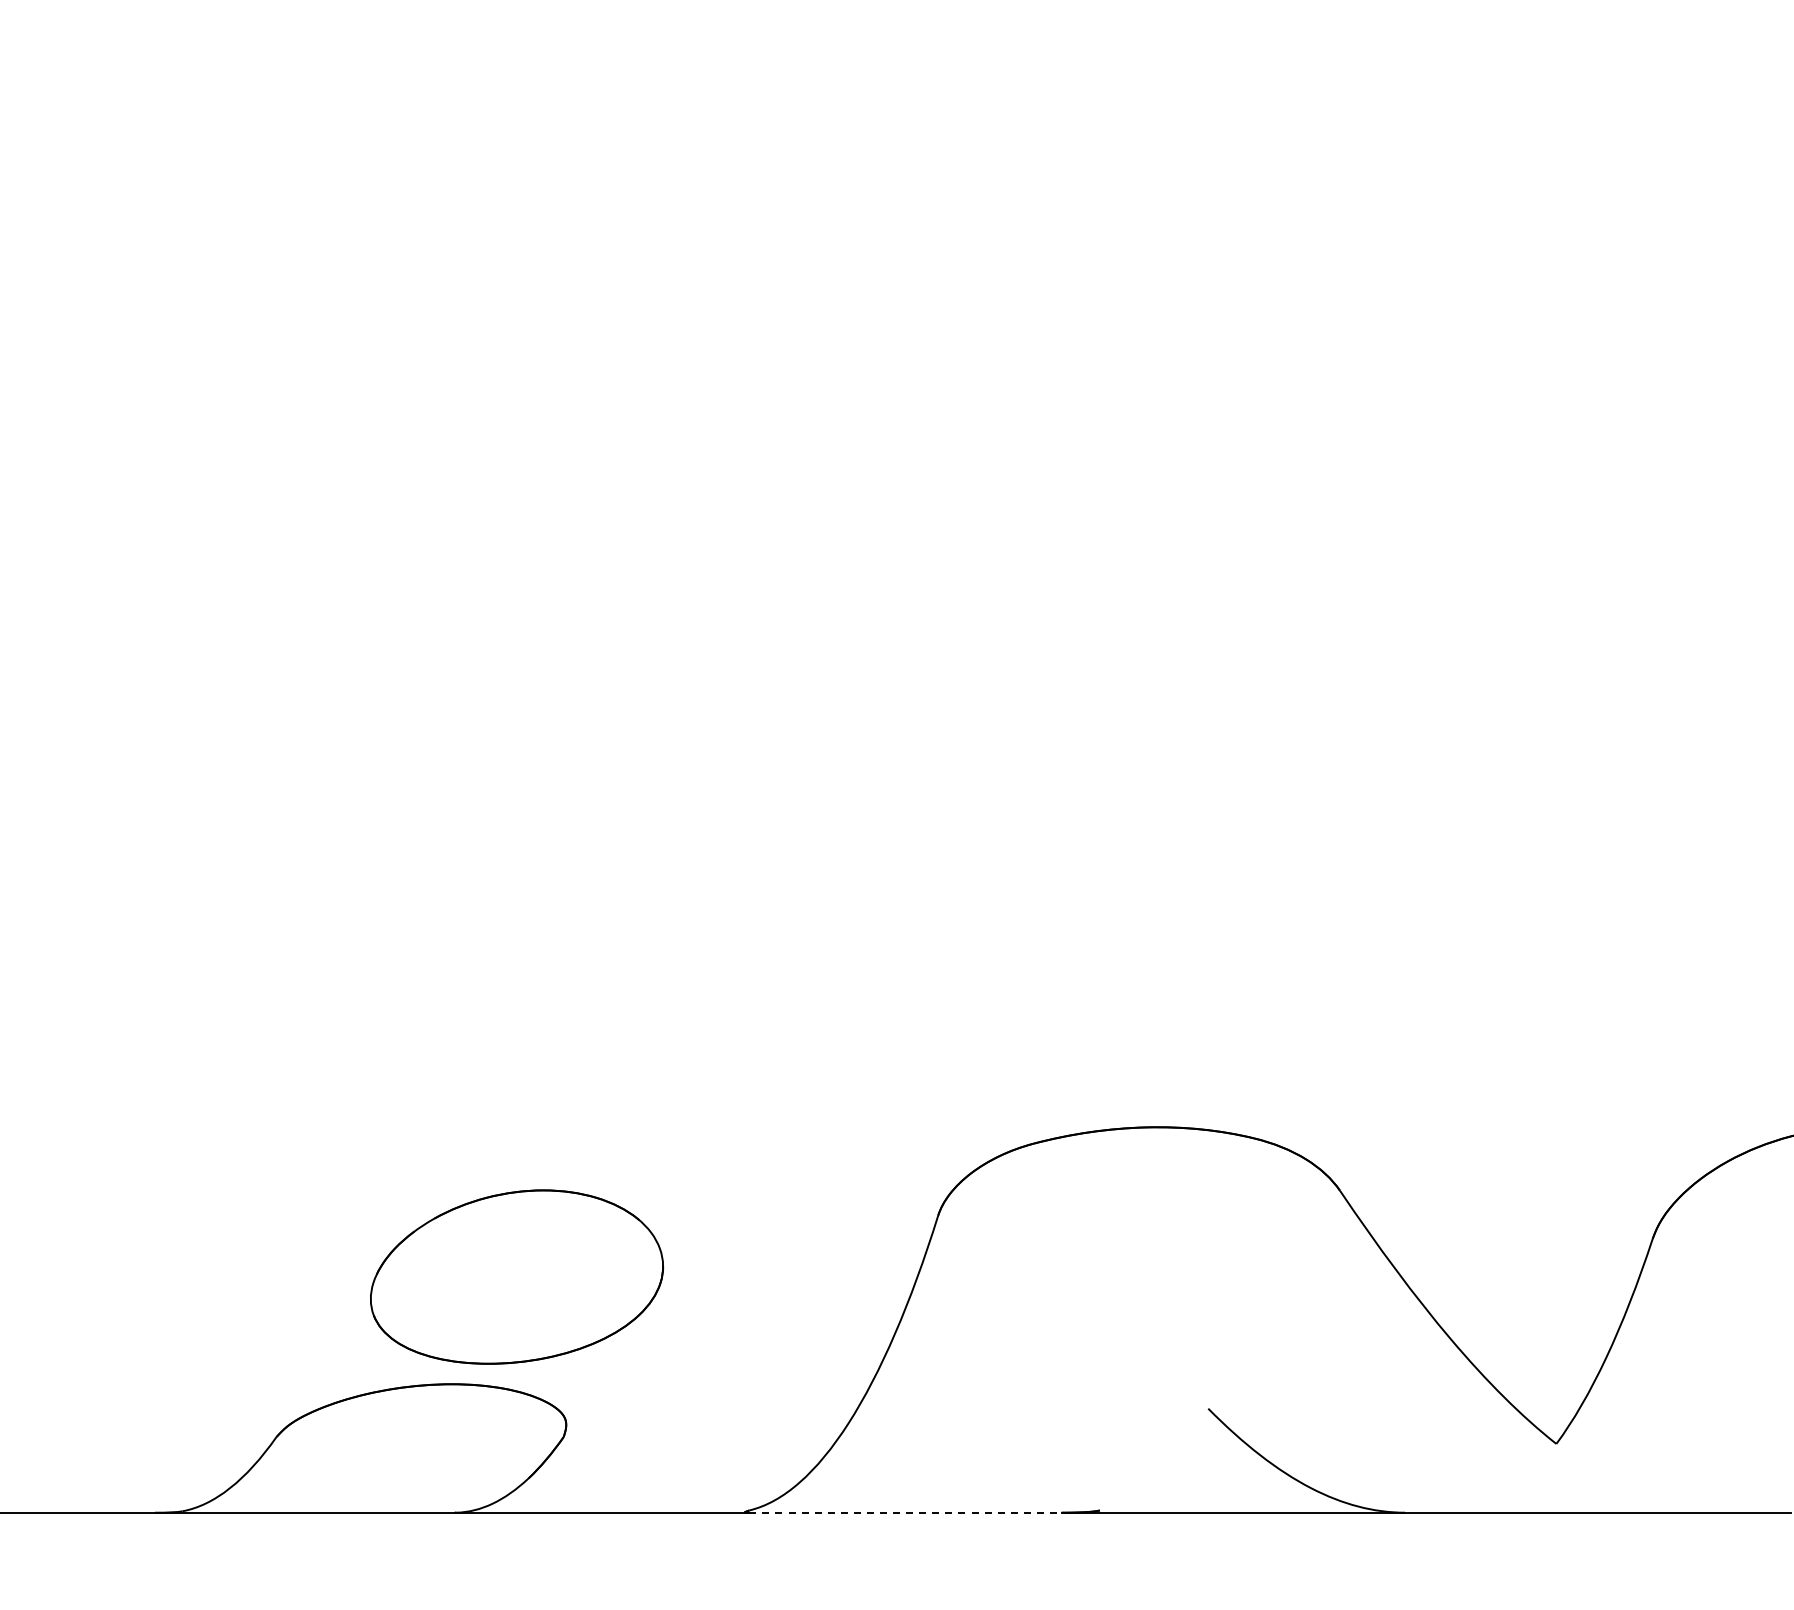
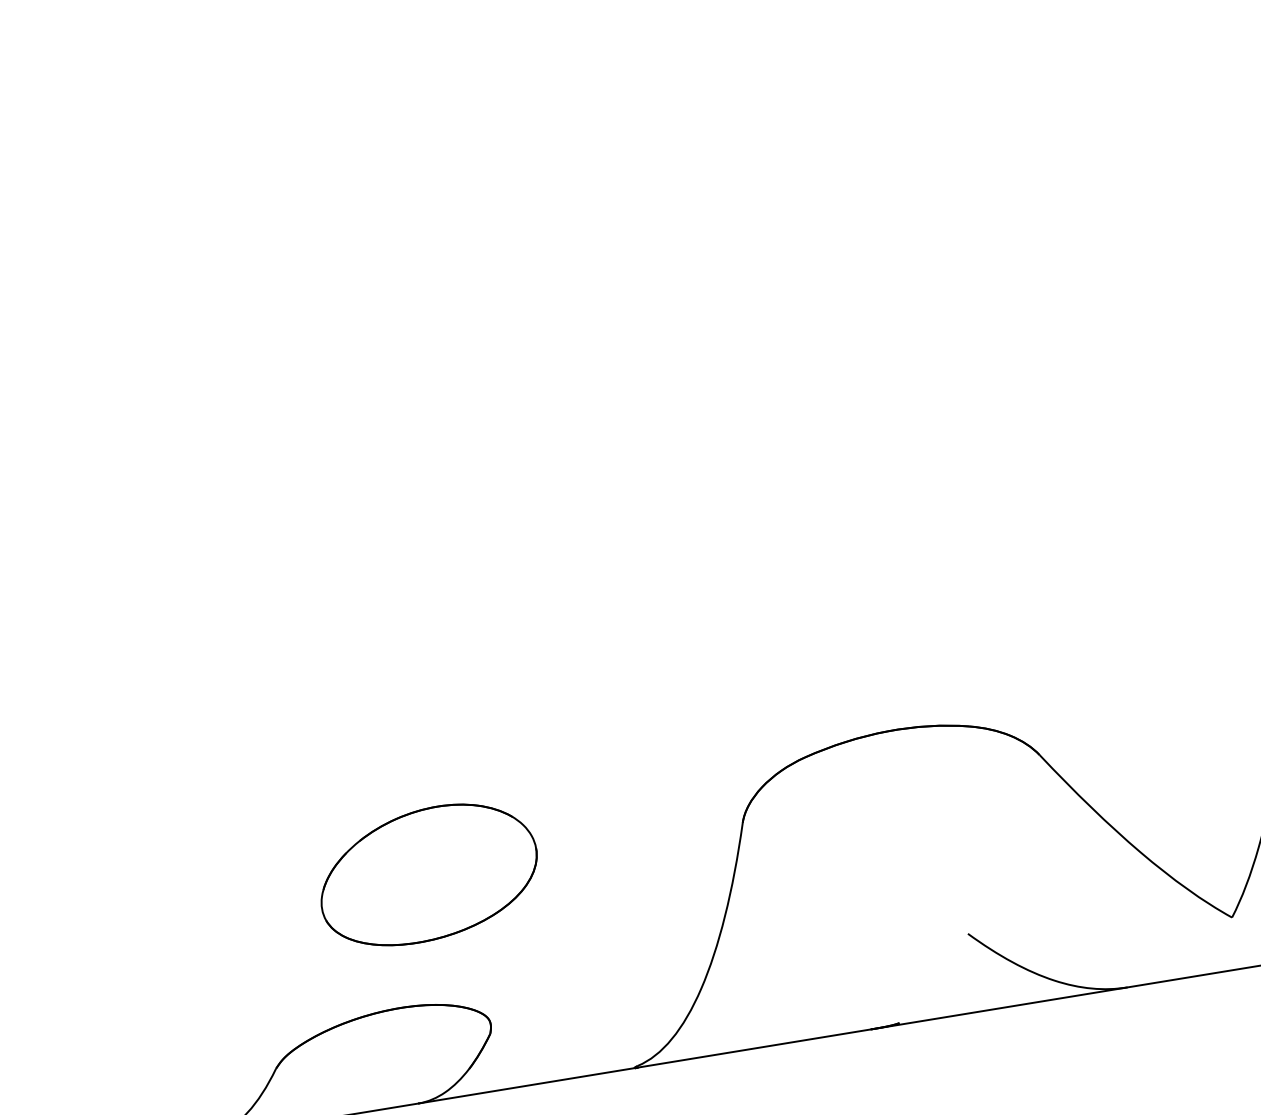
part: (516, 1276) -> (428, 874), moved
line: (906, 1512) -> (755, 1048), dashed -> solid

